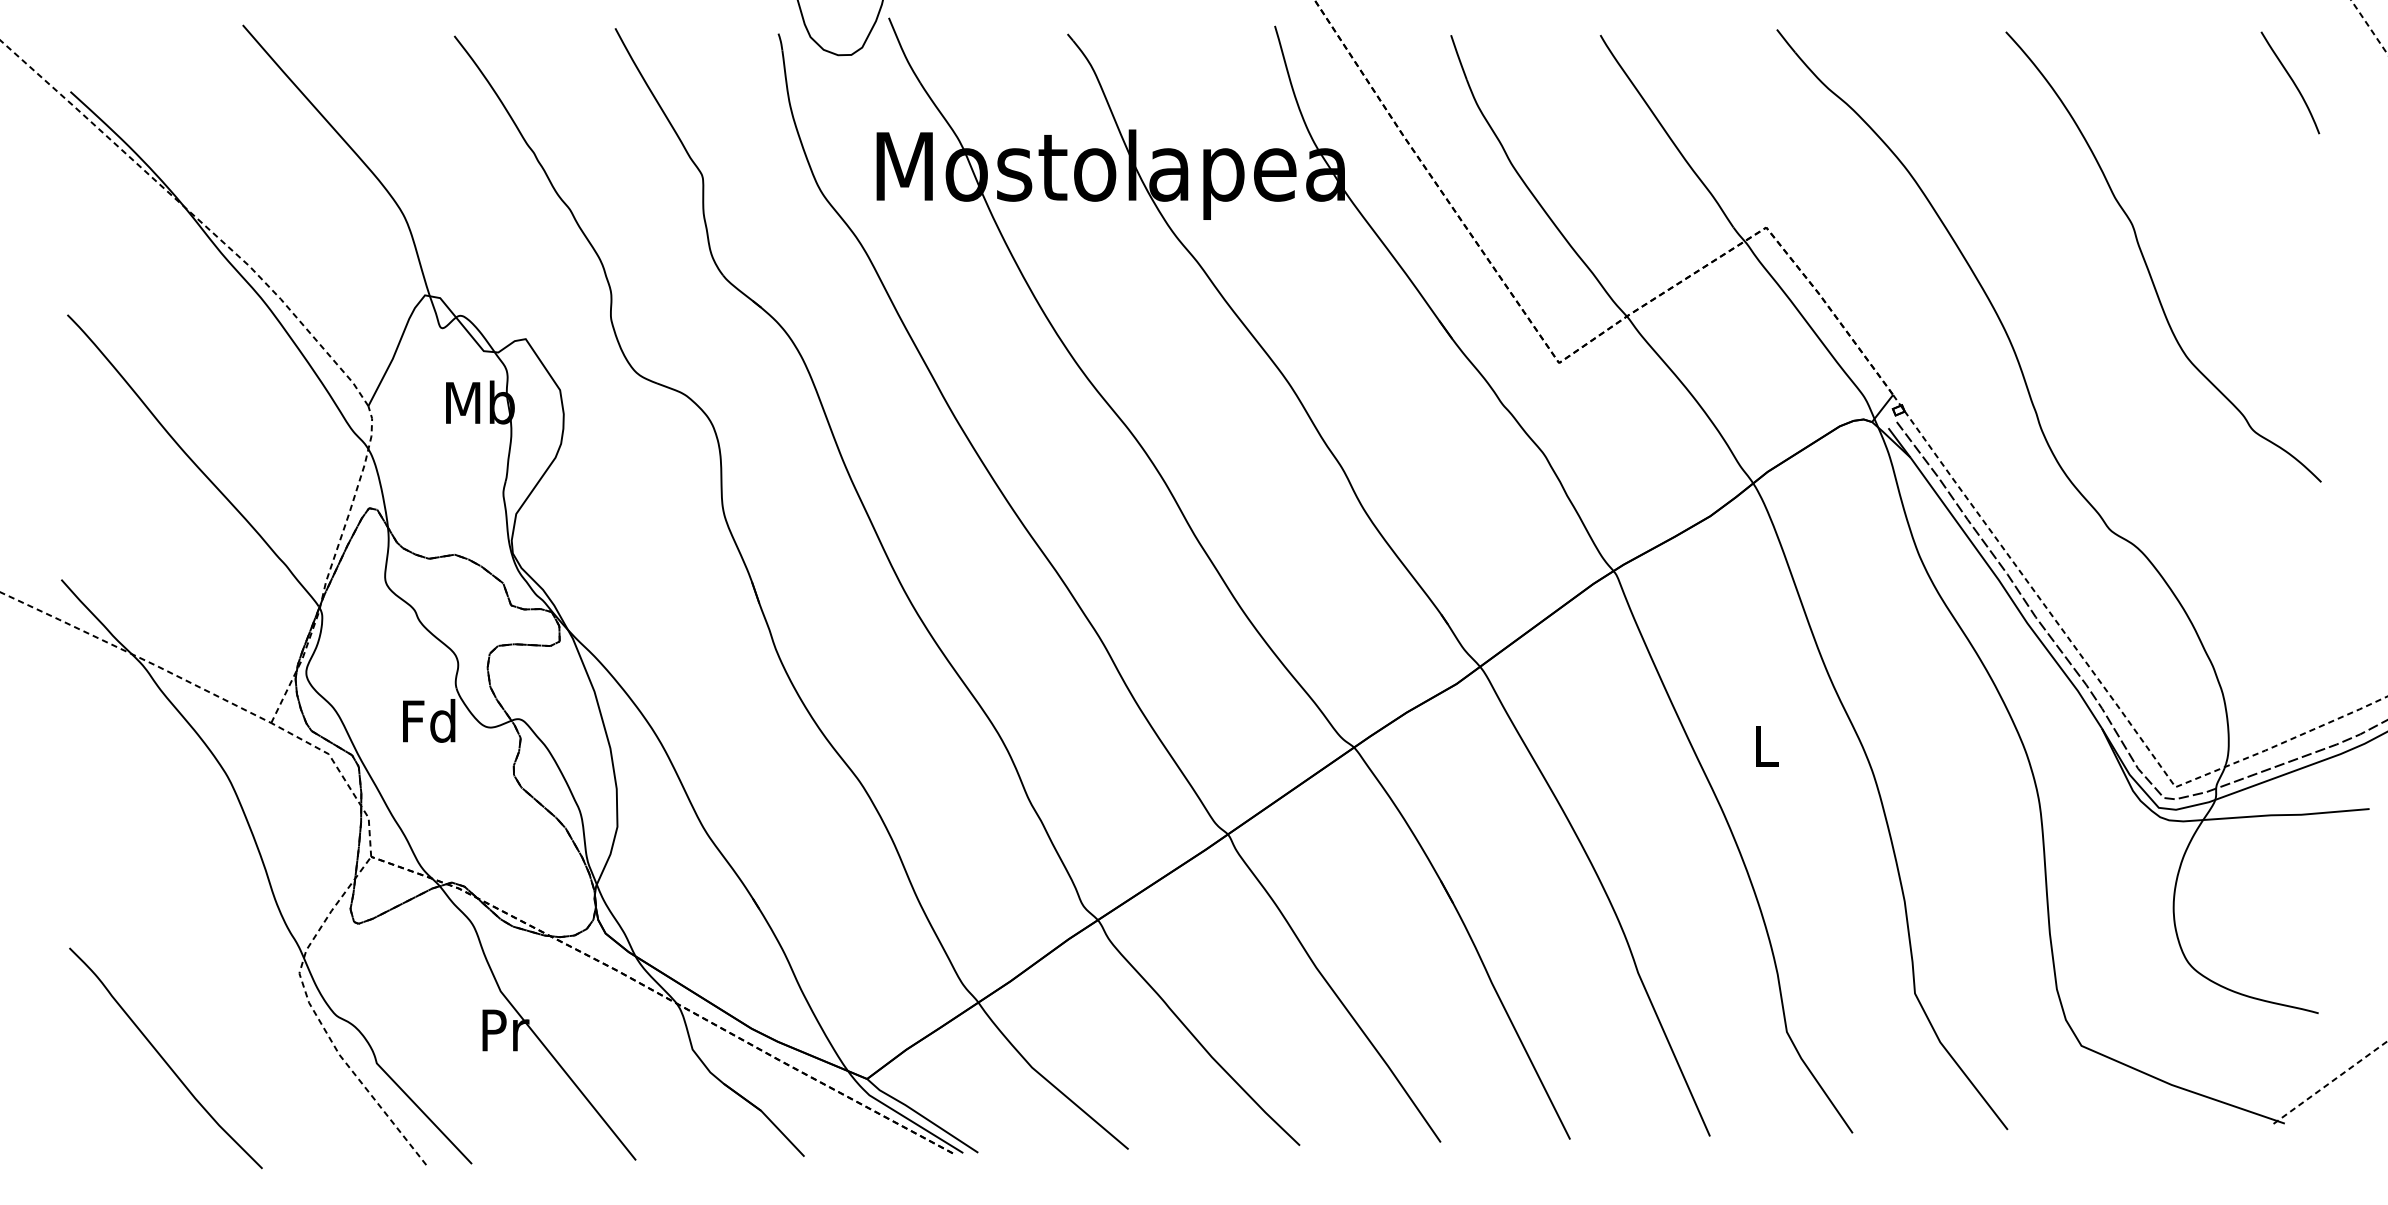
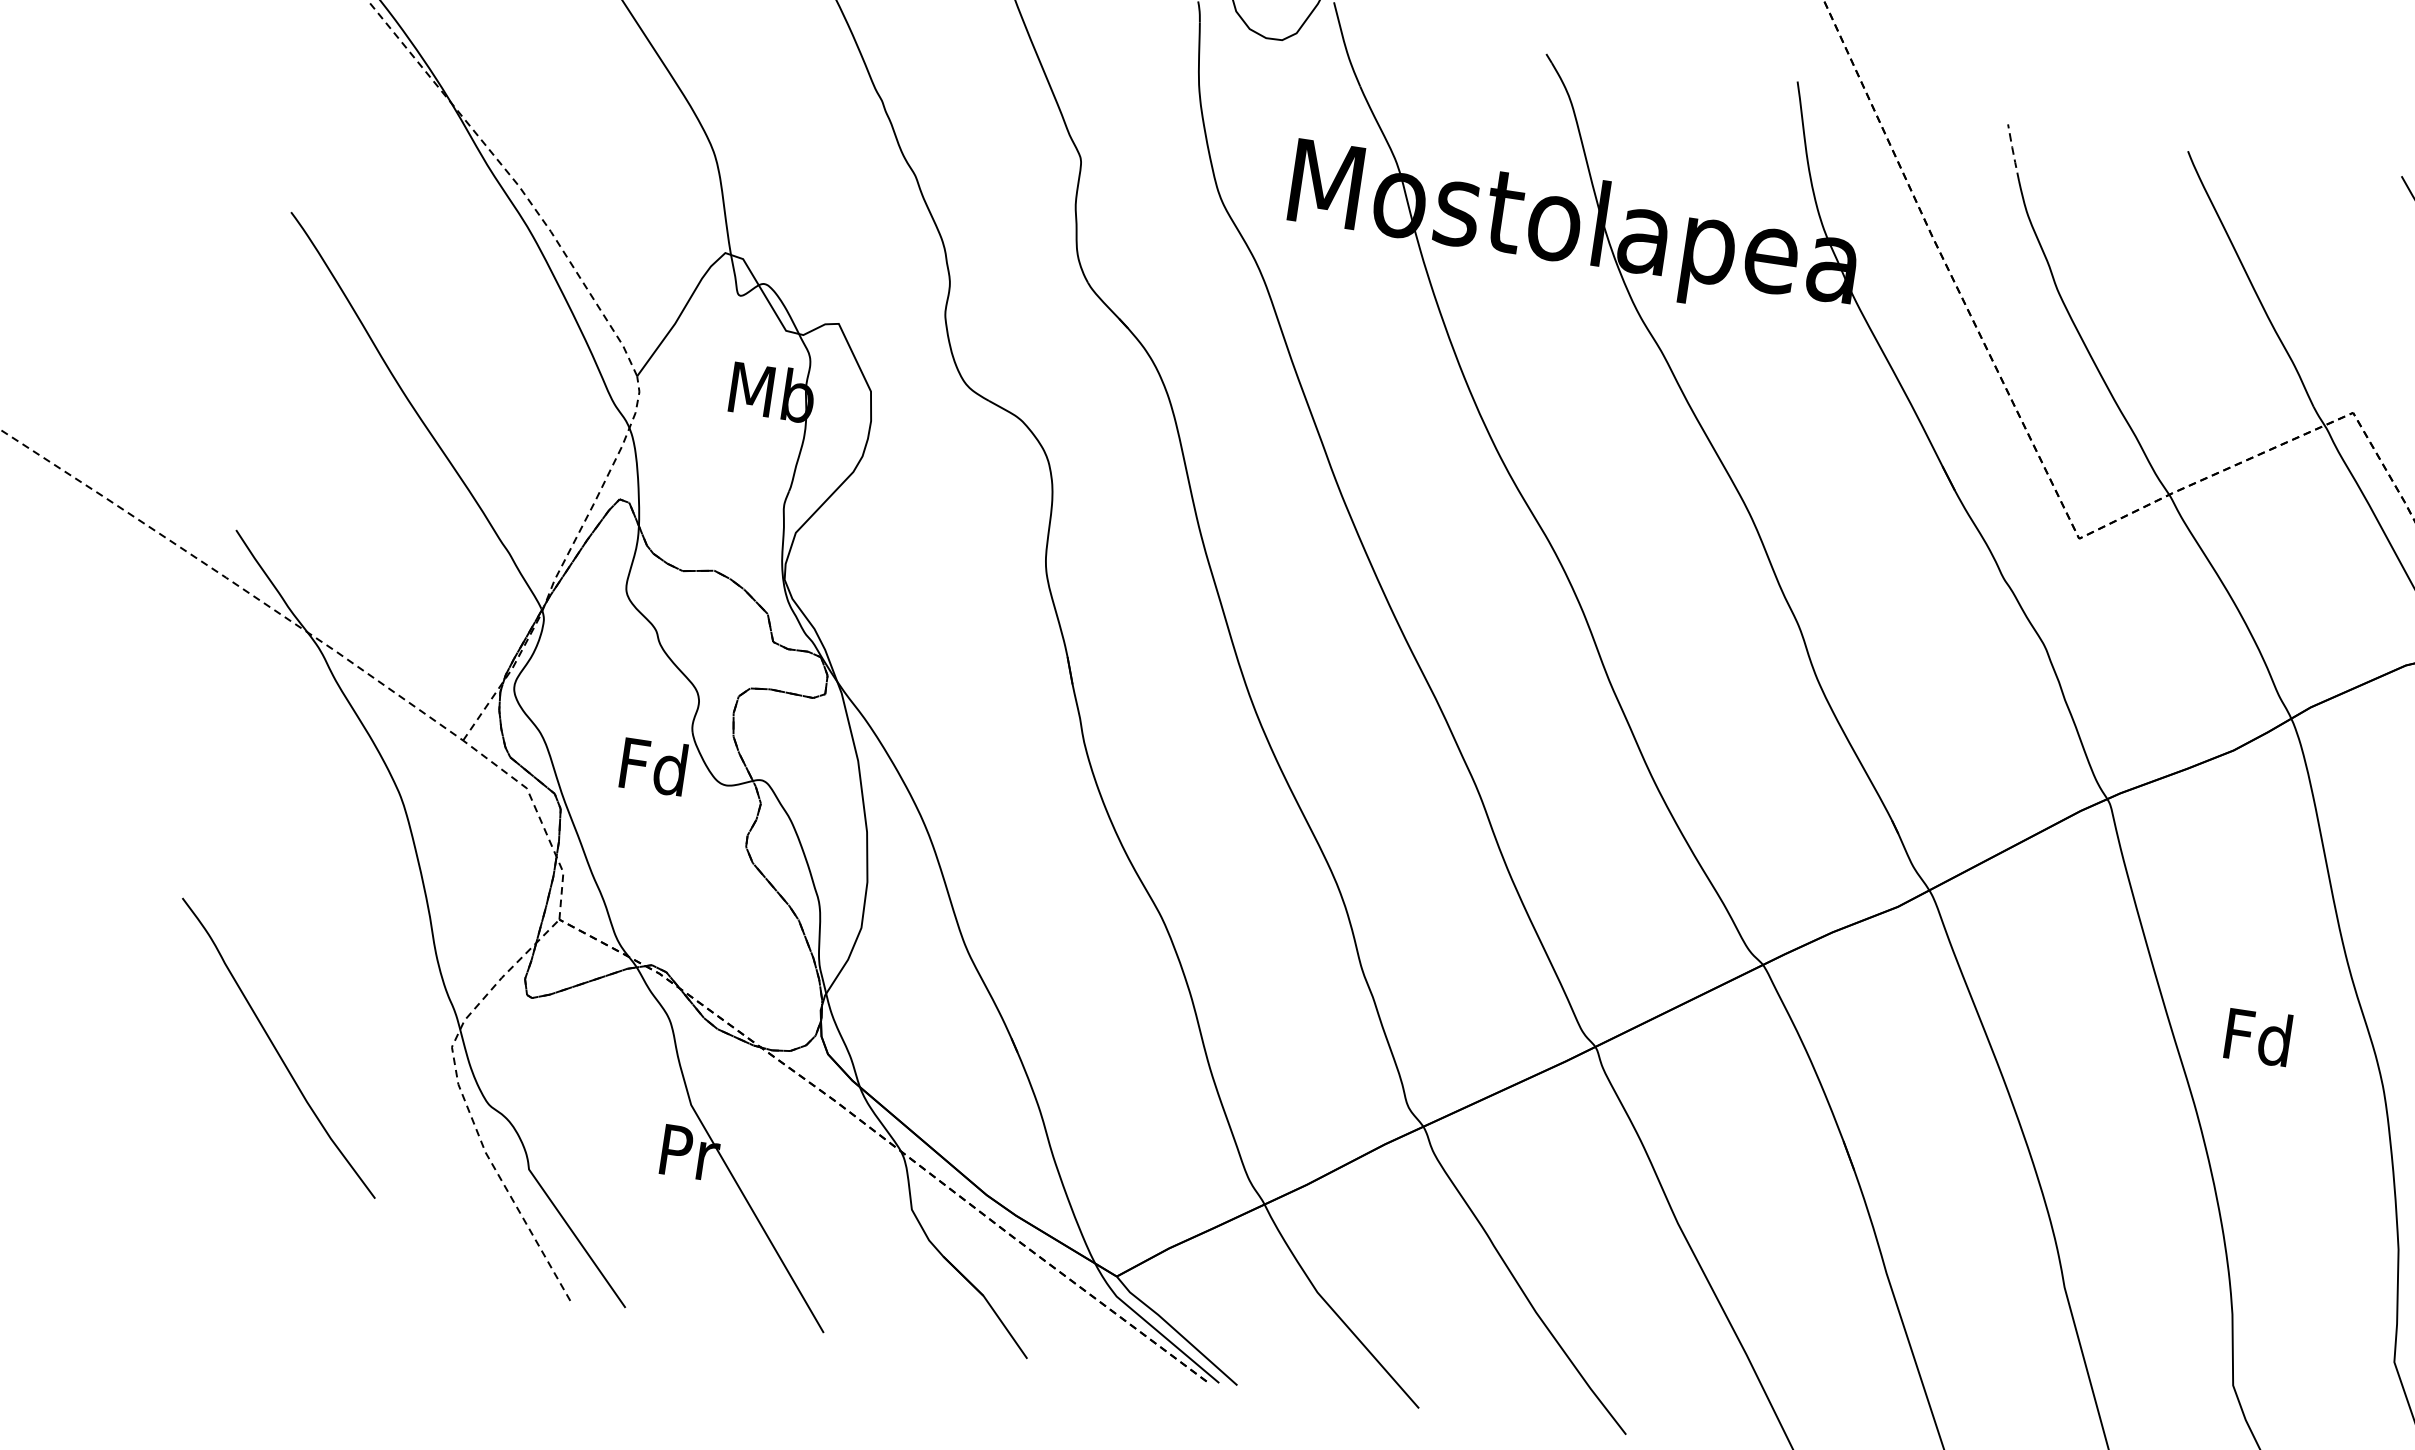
line: (1458, 57) -> (2013, 152), solid -> dashed
text: (1764, 745) -> (2257, 1036), L -> Fd
curve: (164, 1059) -> (276, 1049), moved

